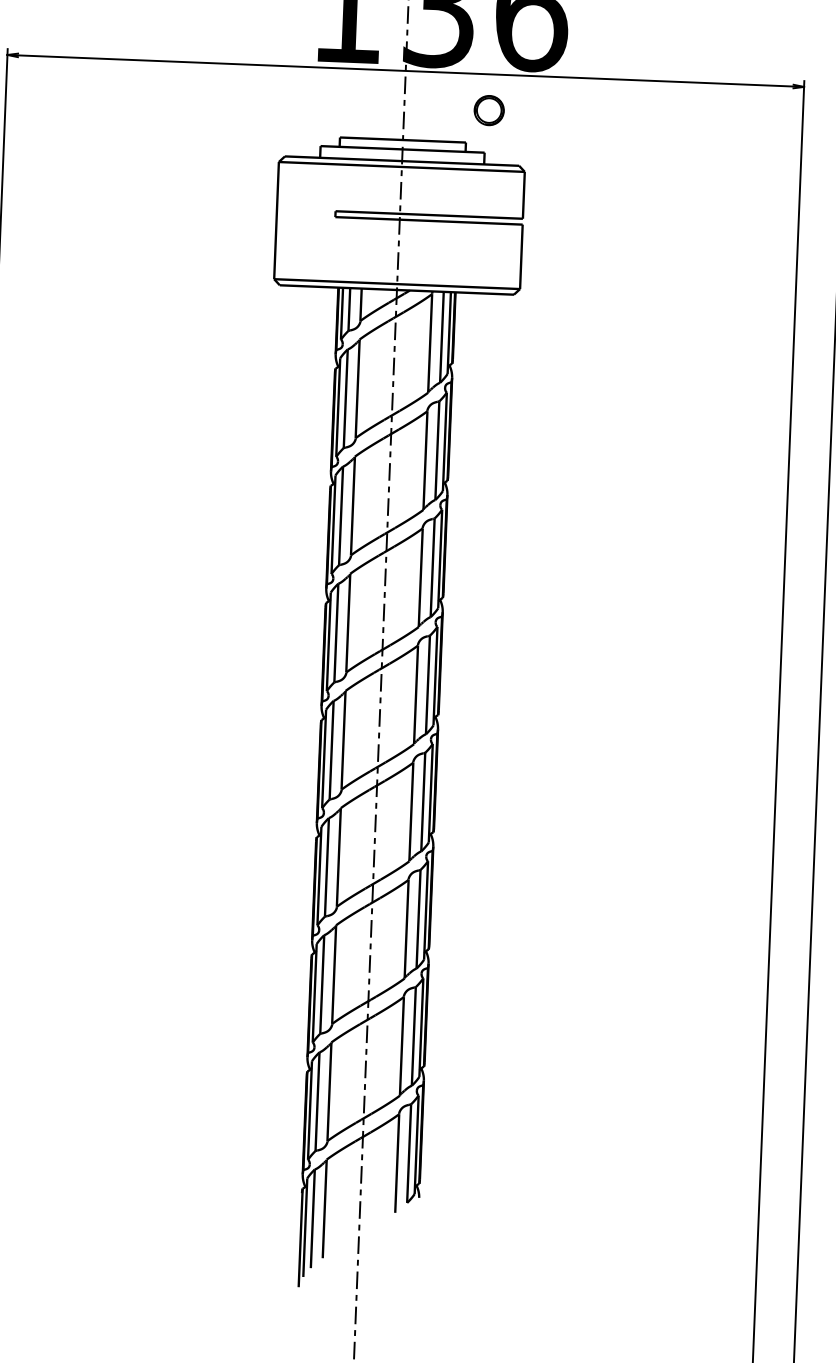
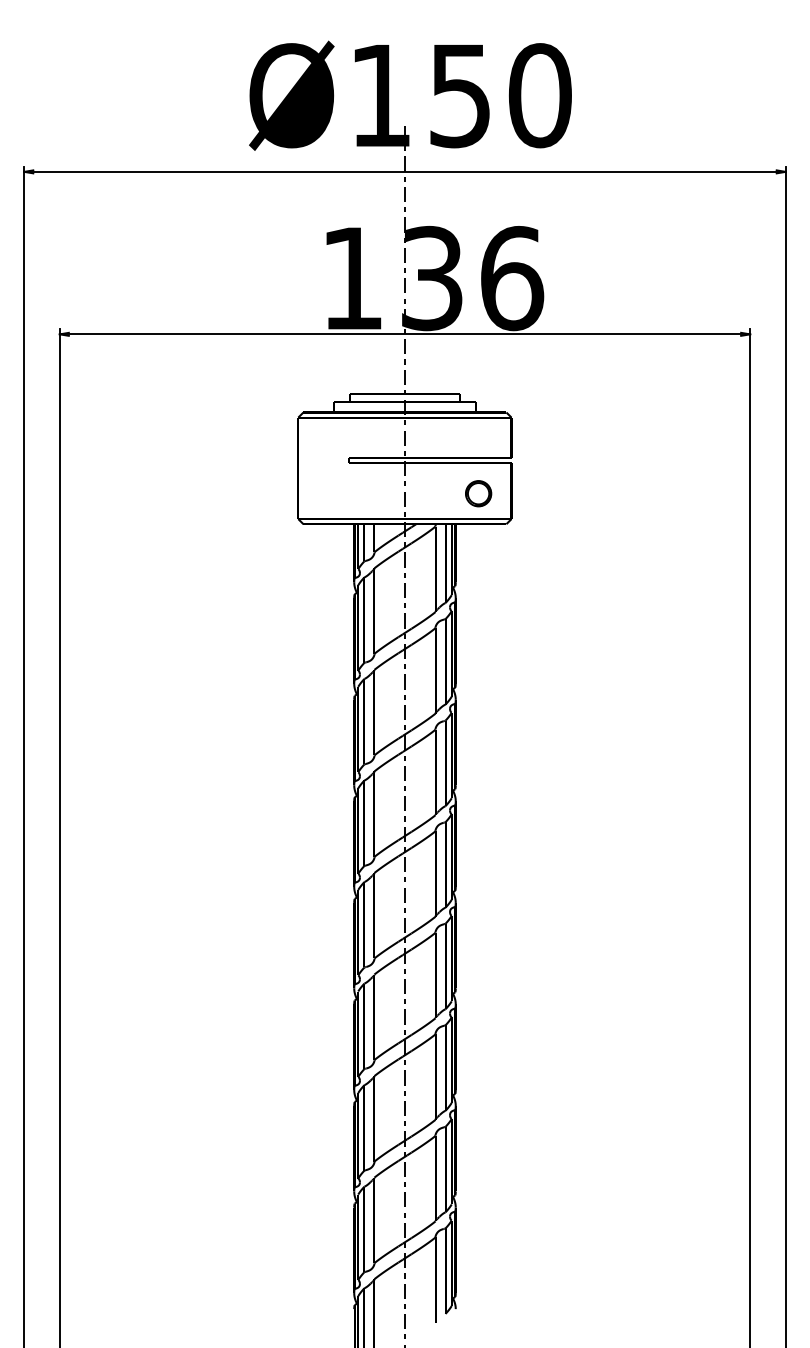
part: (489, 110) -> (478, 493), moved

